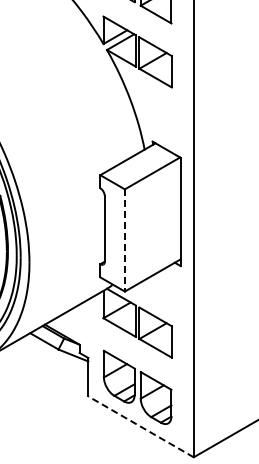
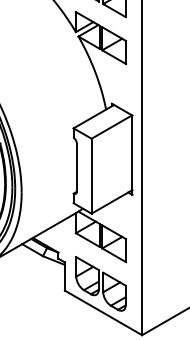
line: (124, 240) -> (91, 176), dashed -> solid
line: (141, 426) -> (103, 312), dashed -> solid

